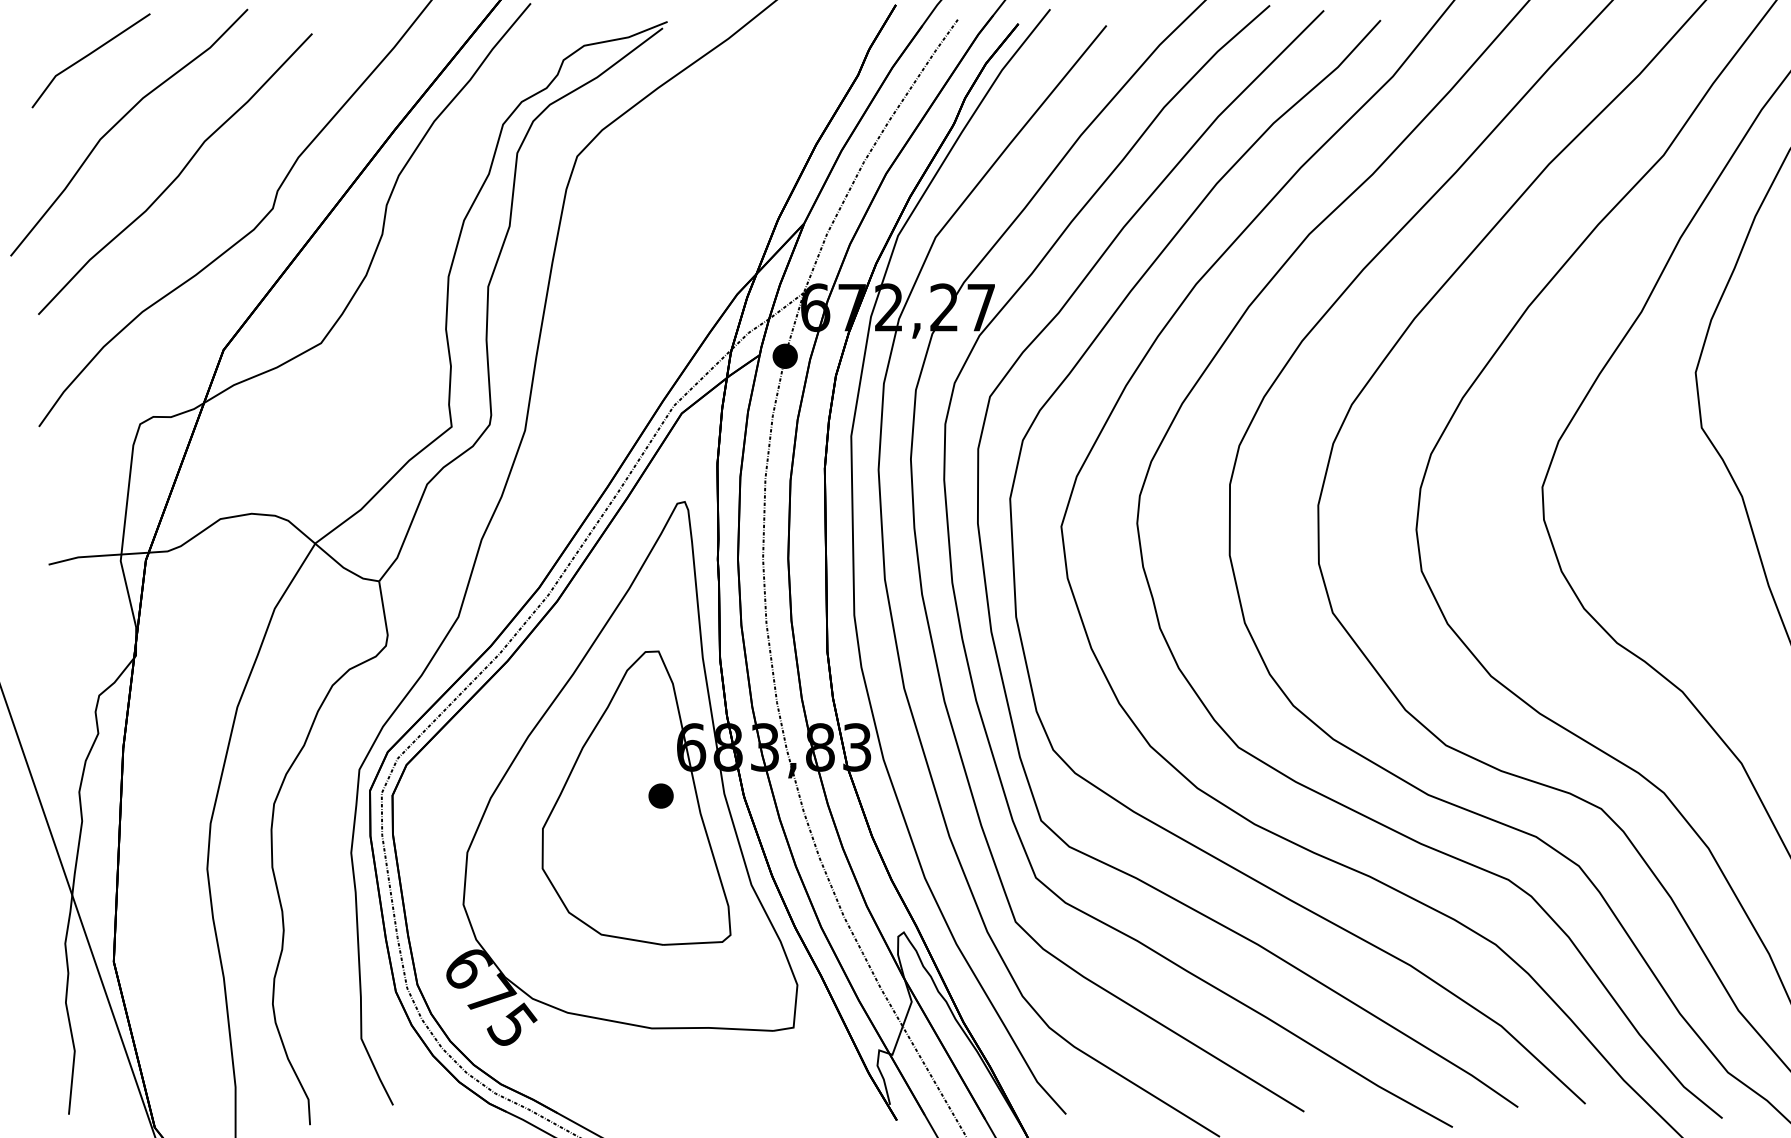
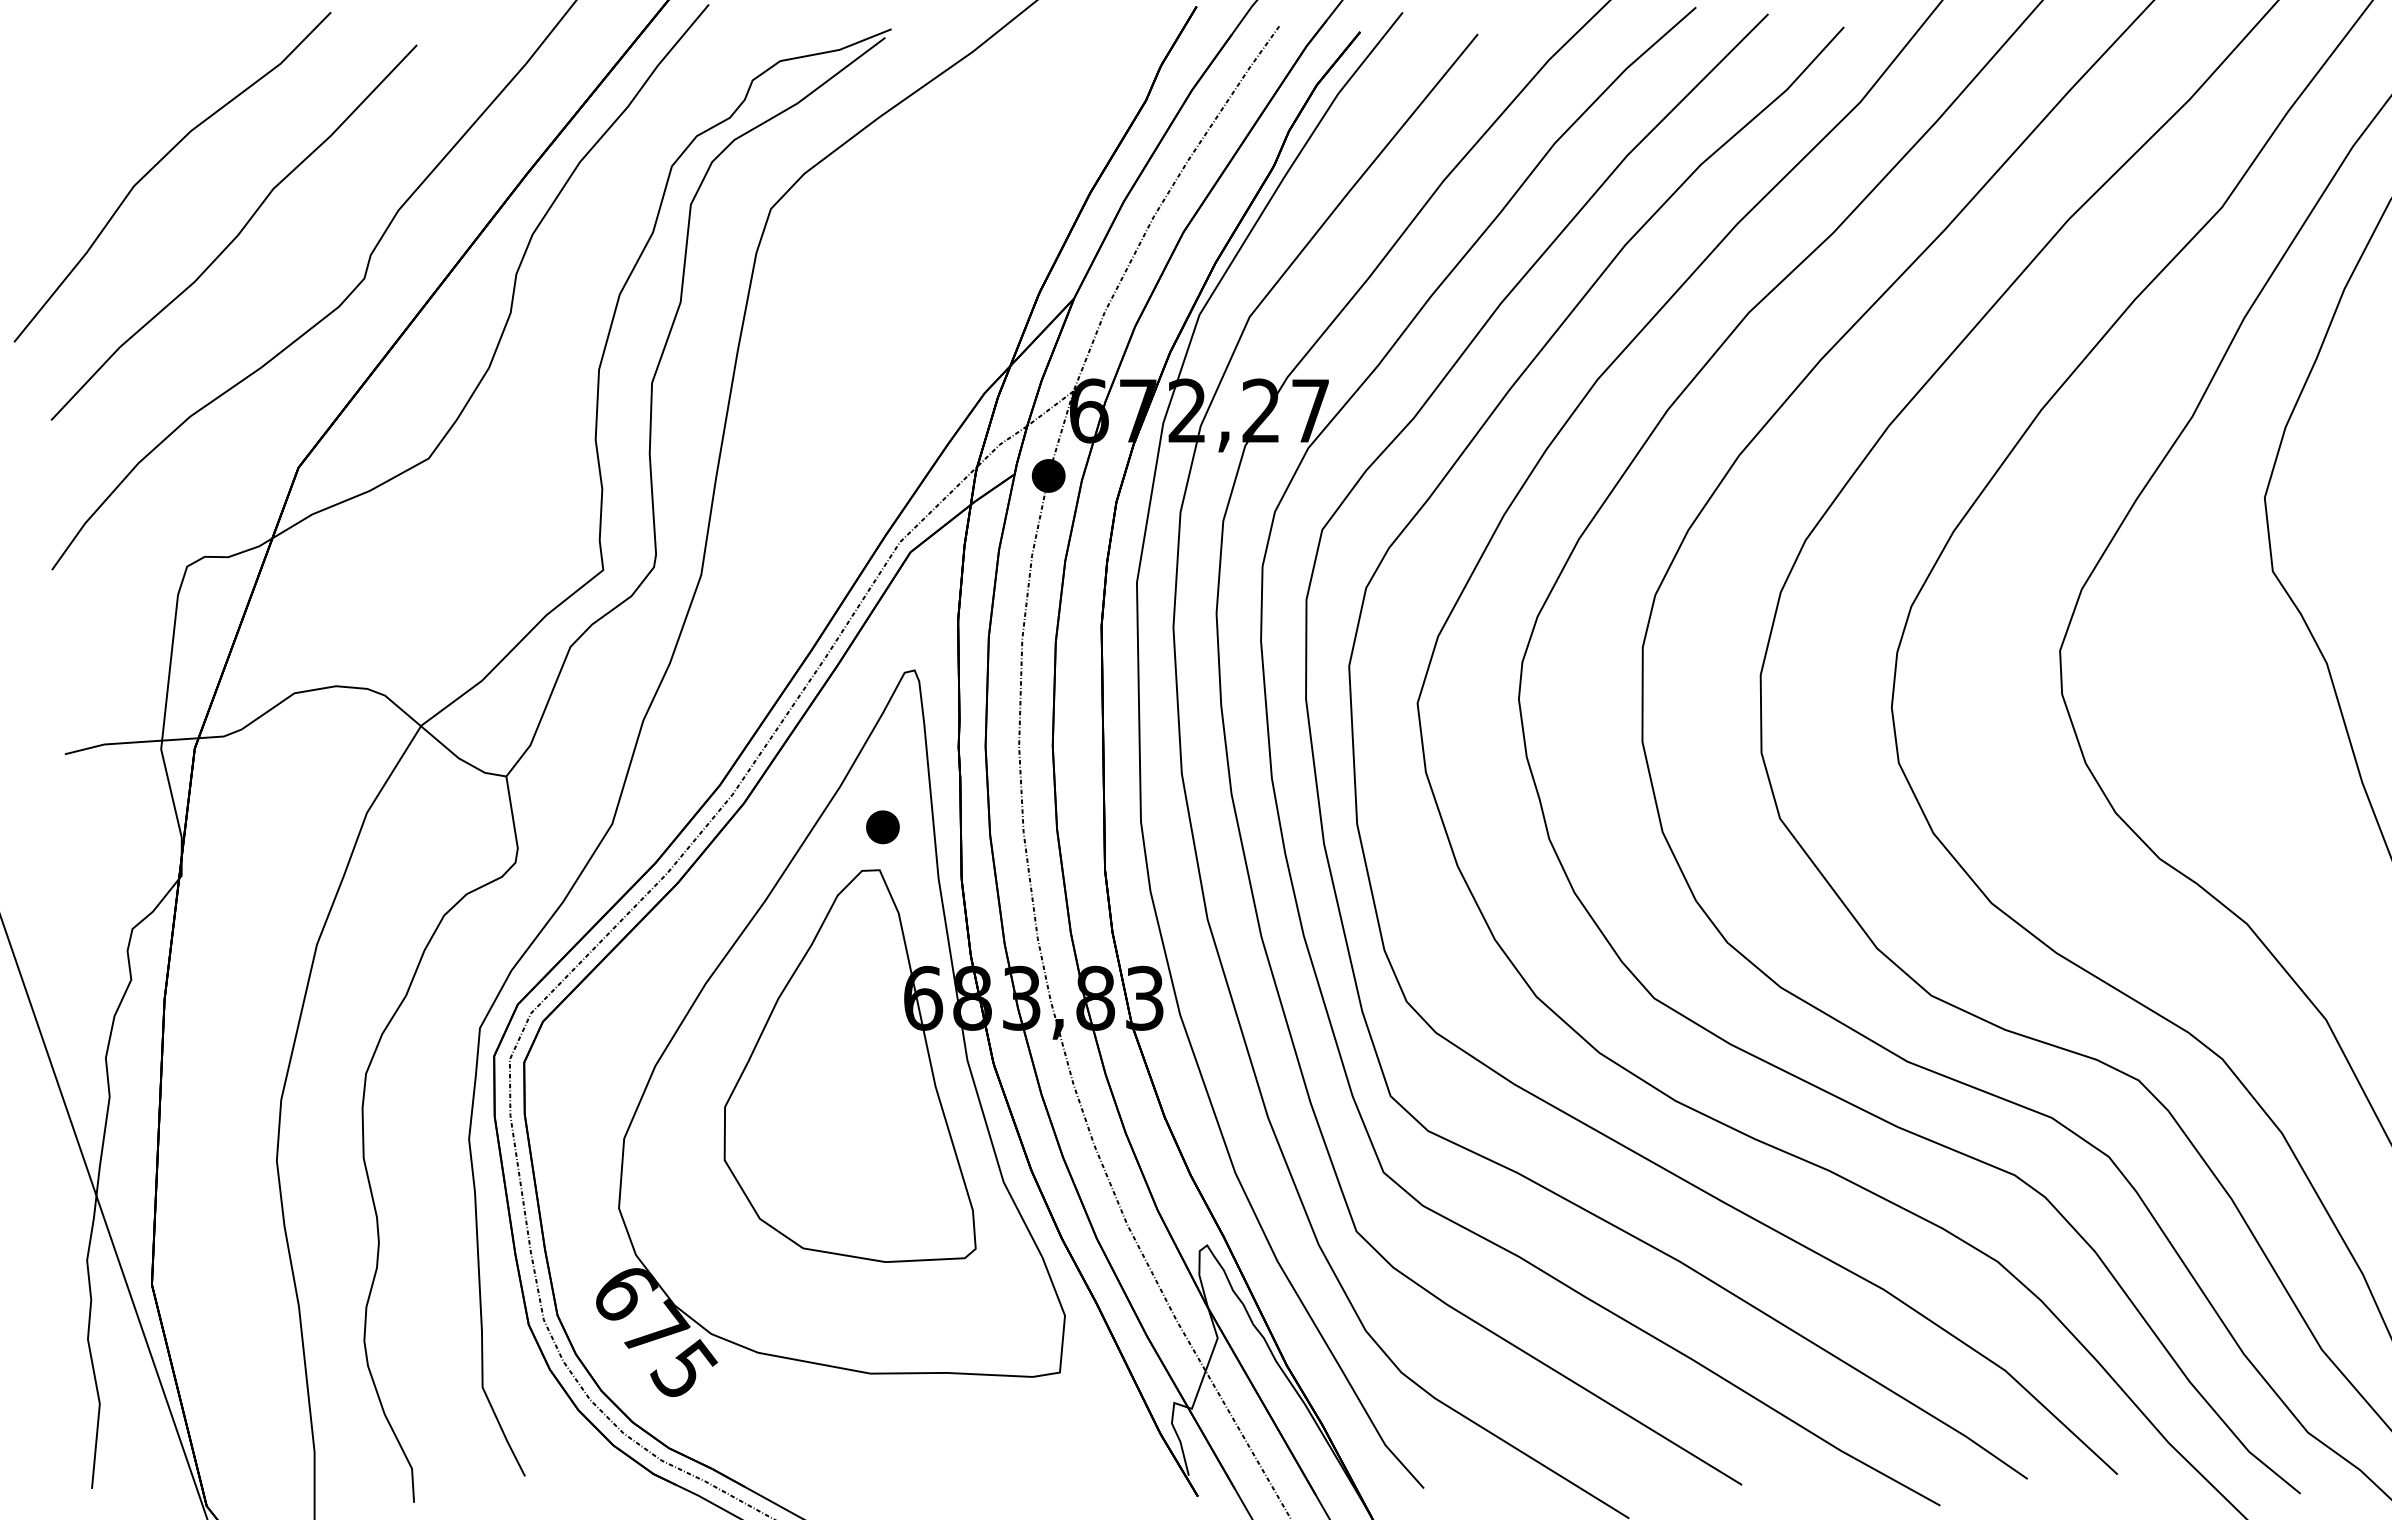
line: (88, 55) -> (118, 74), removed
part: (660, 796) -> (882, 827), moved

